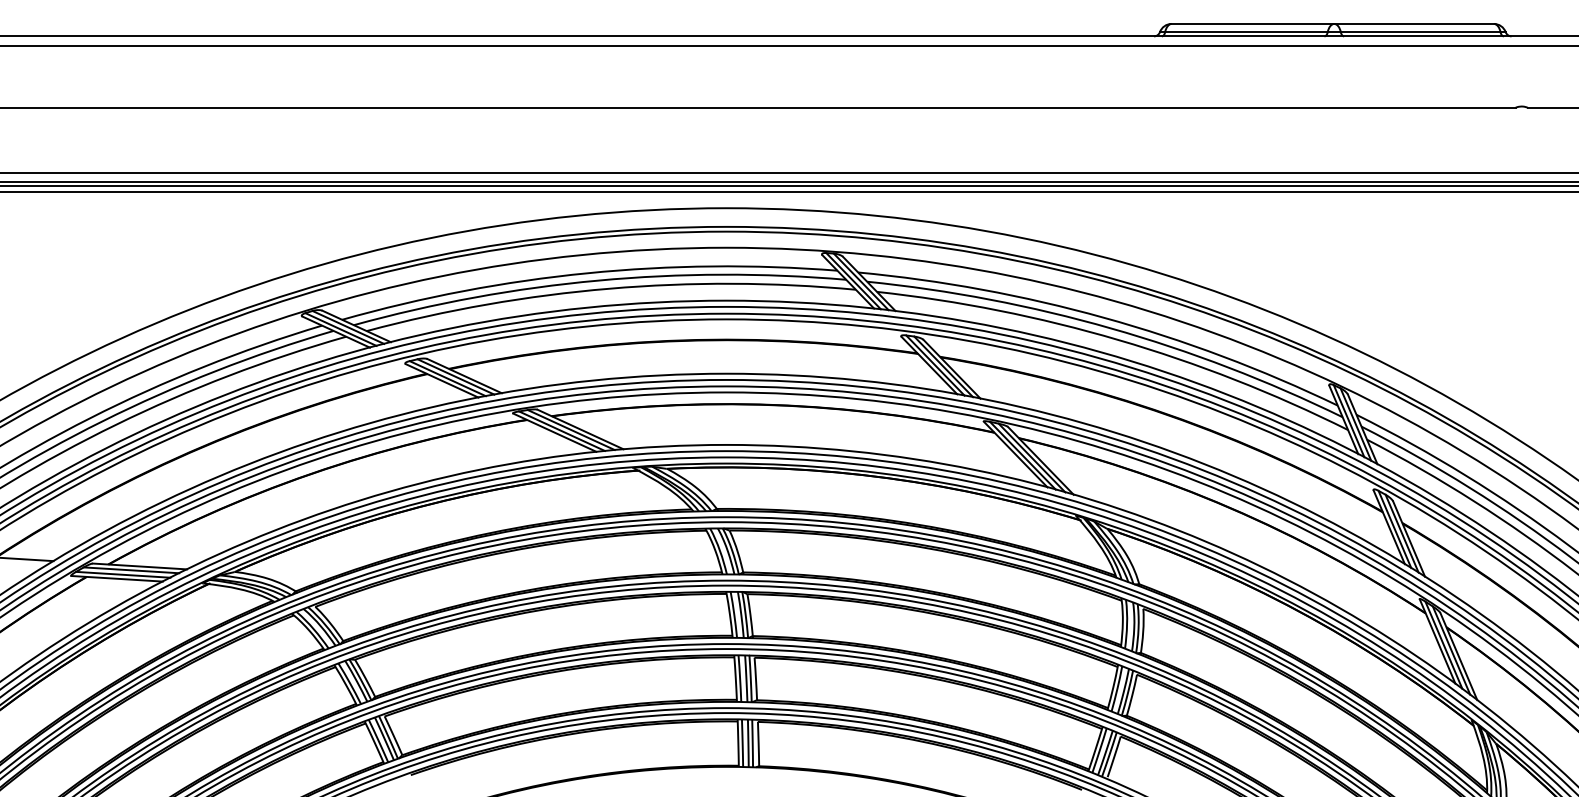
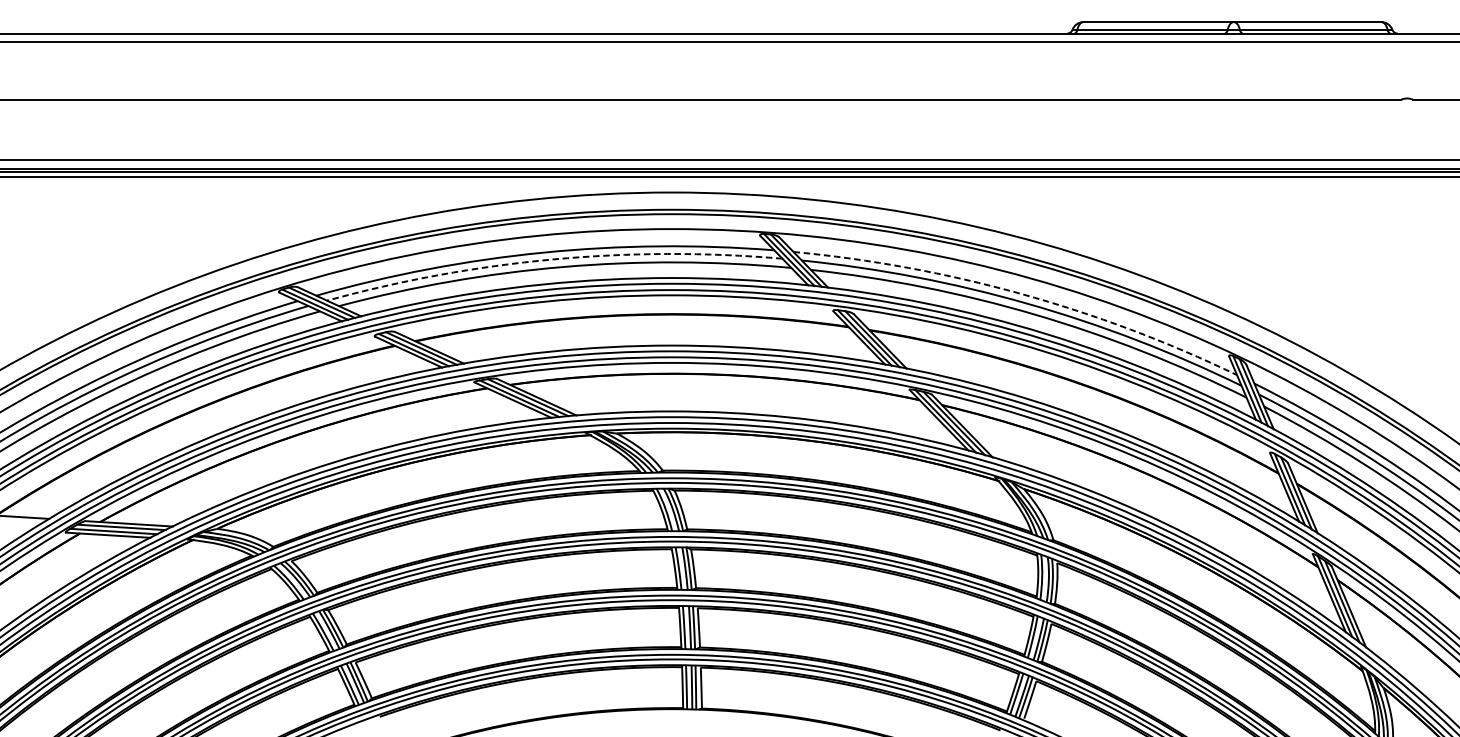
arc: (598, 280) -> (553, 259), solid -> dashed
arc: (1103, 317) -> (1020, 293), solid -> dashed

